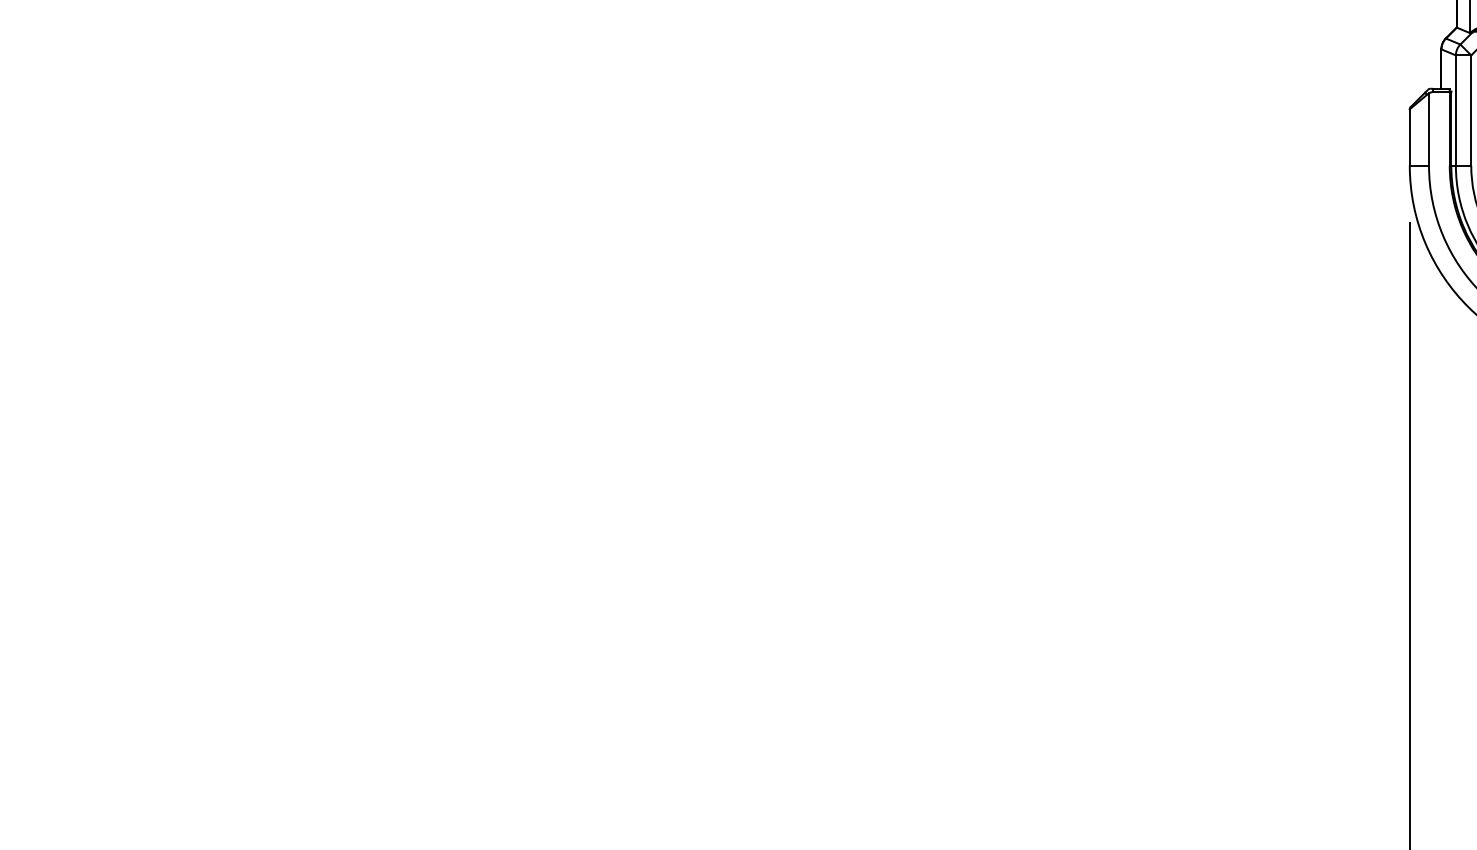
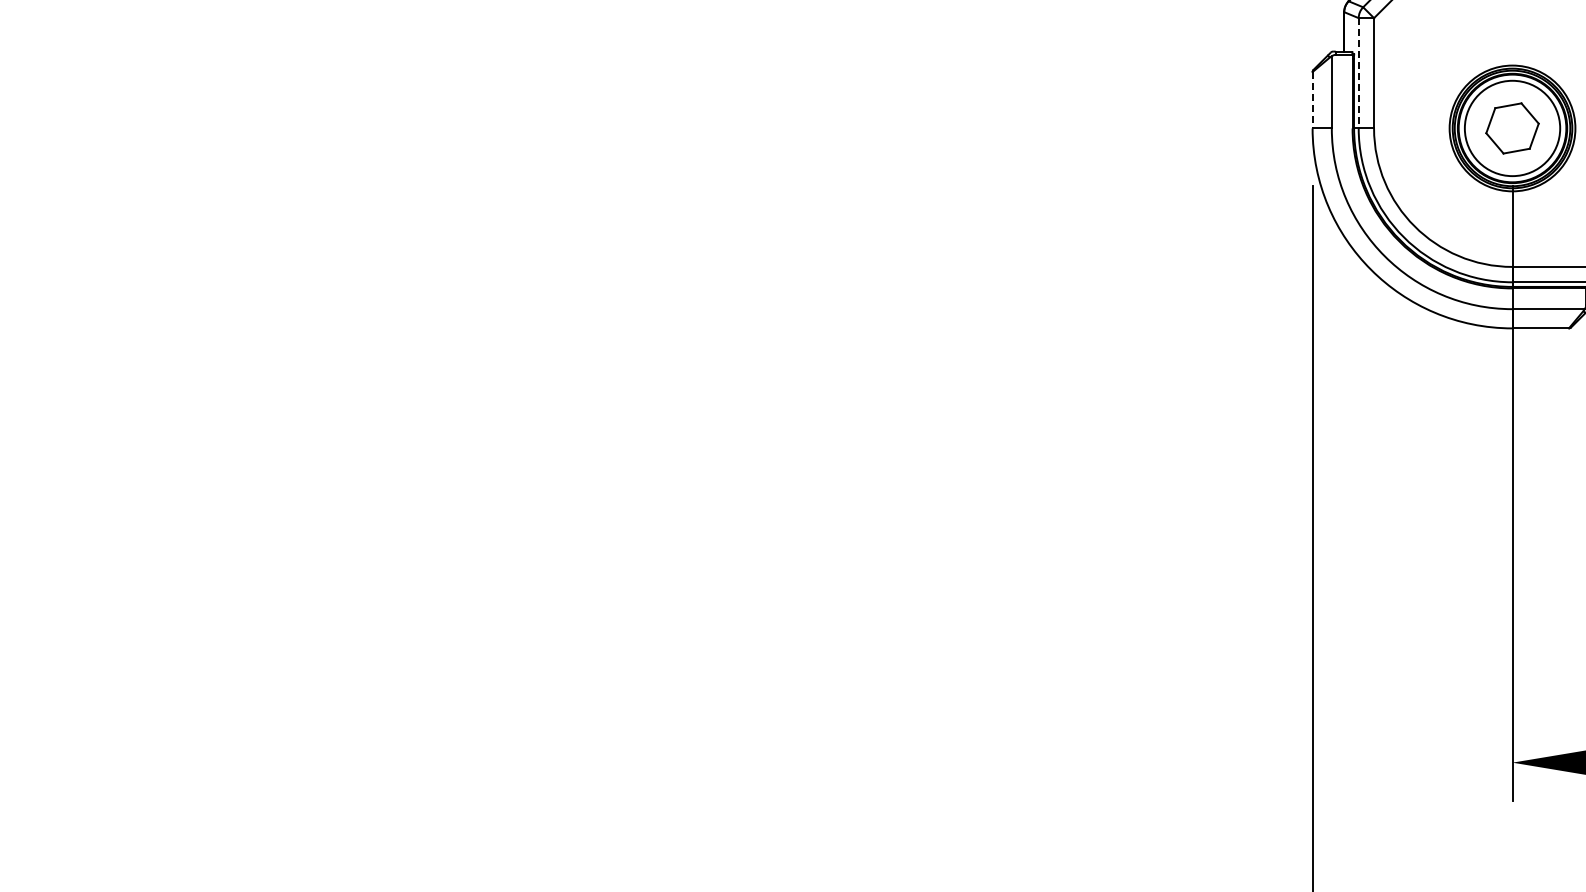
line: (1455, 110) -> (1358, 73), solid -> dashed
line: (1409, 137) -> (1312, 100), solid -> dashed

